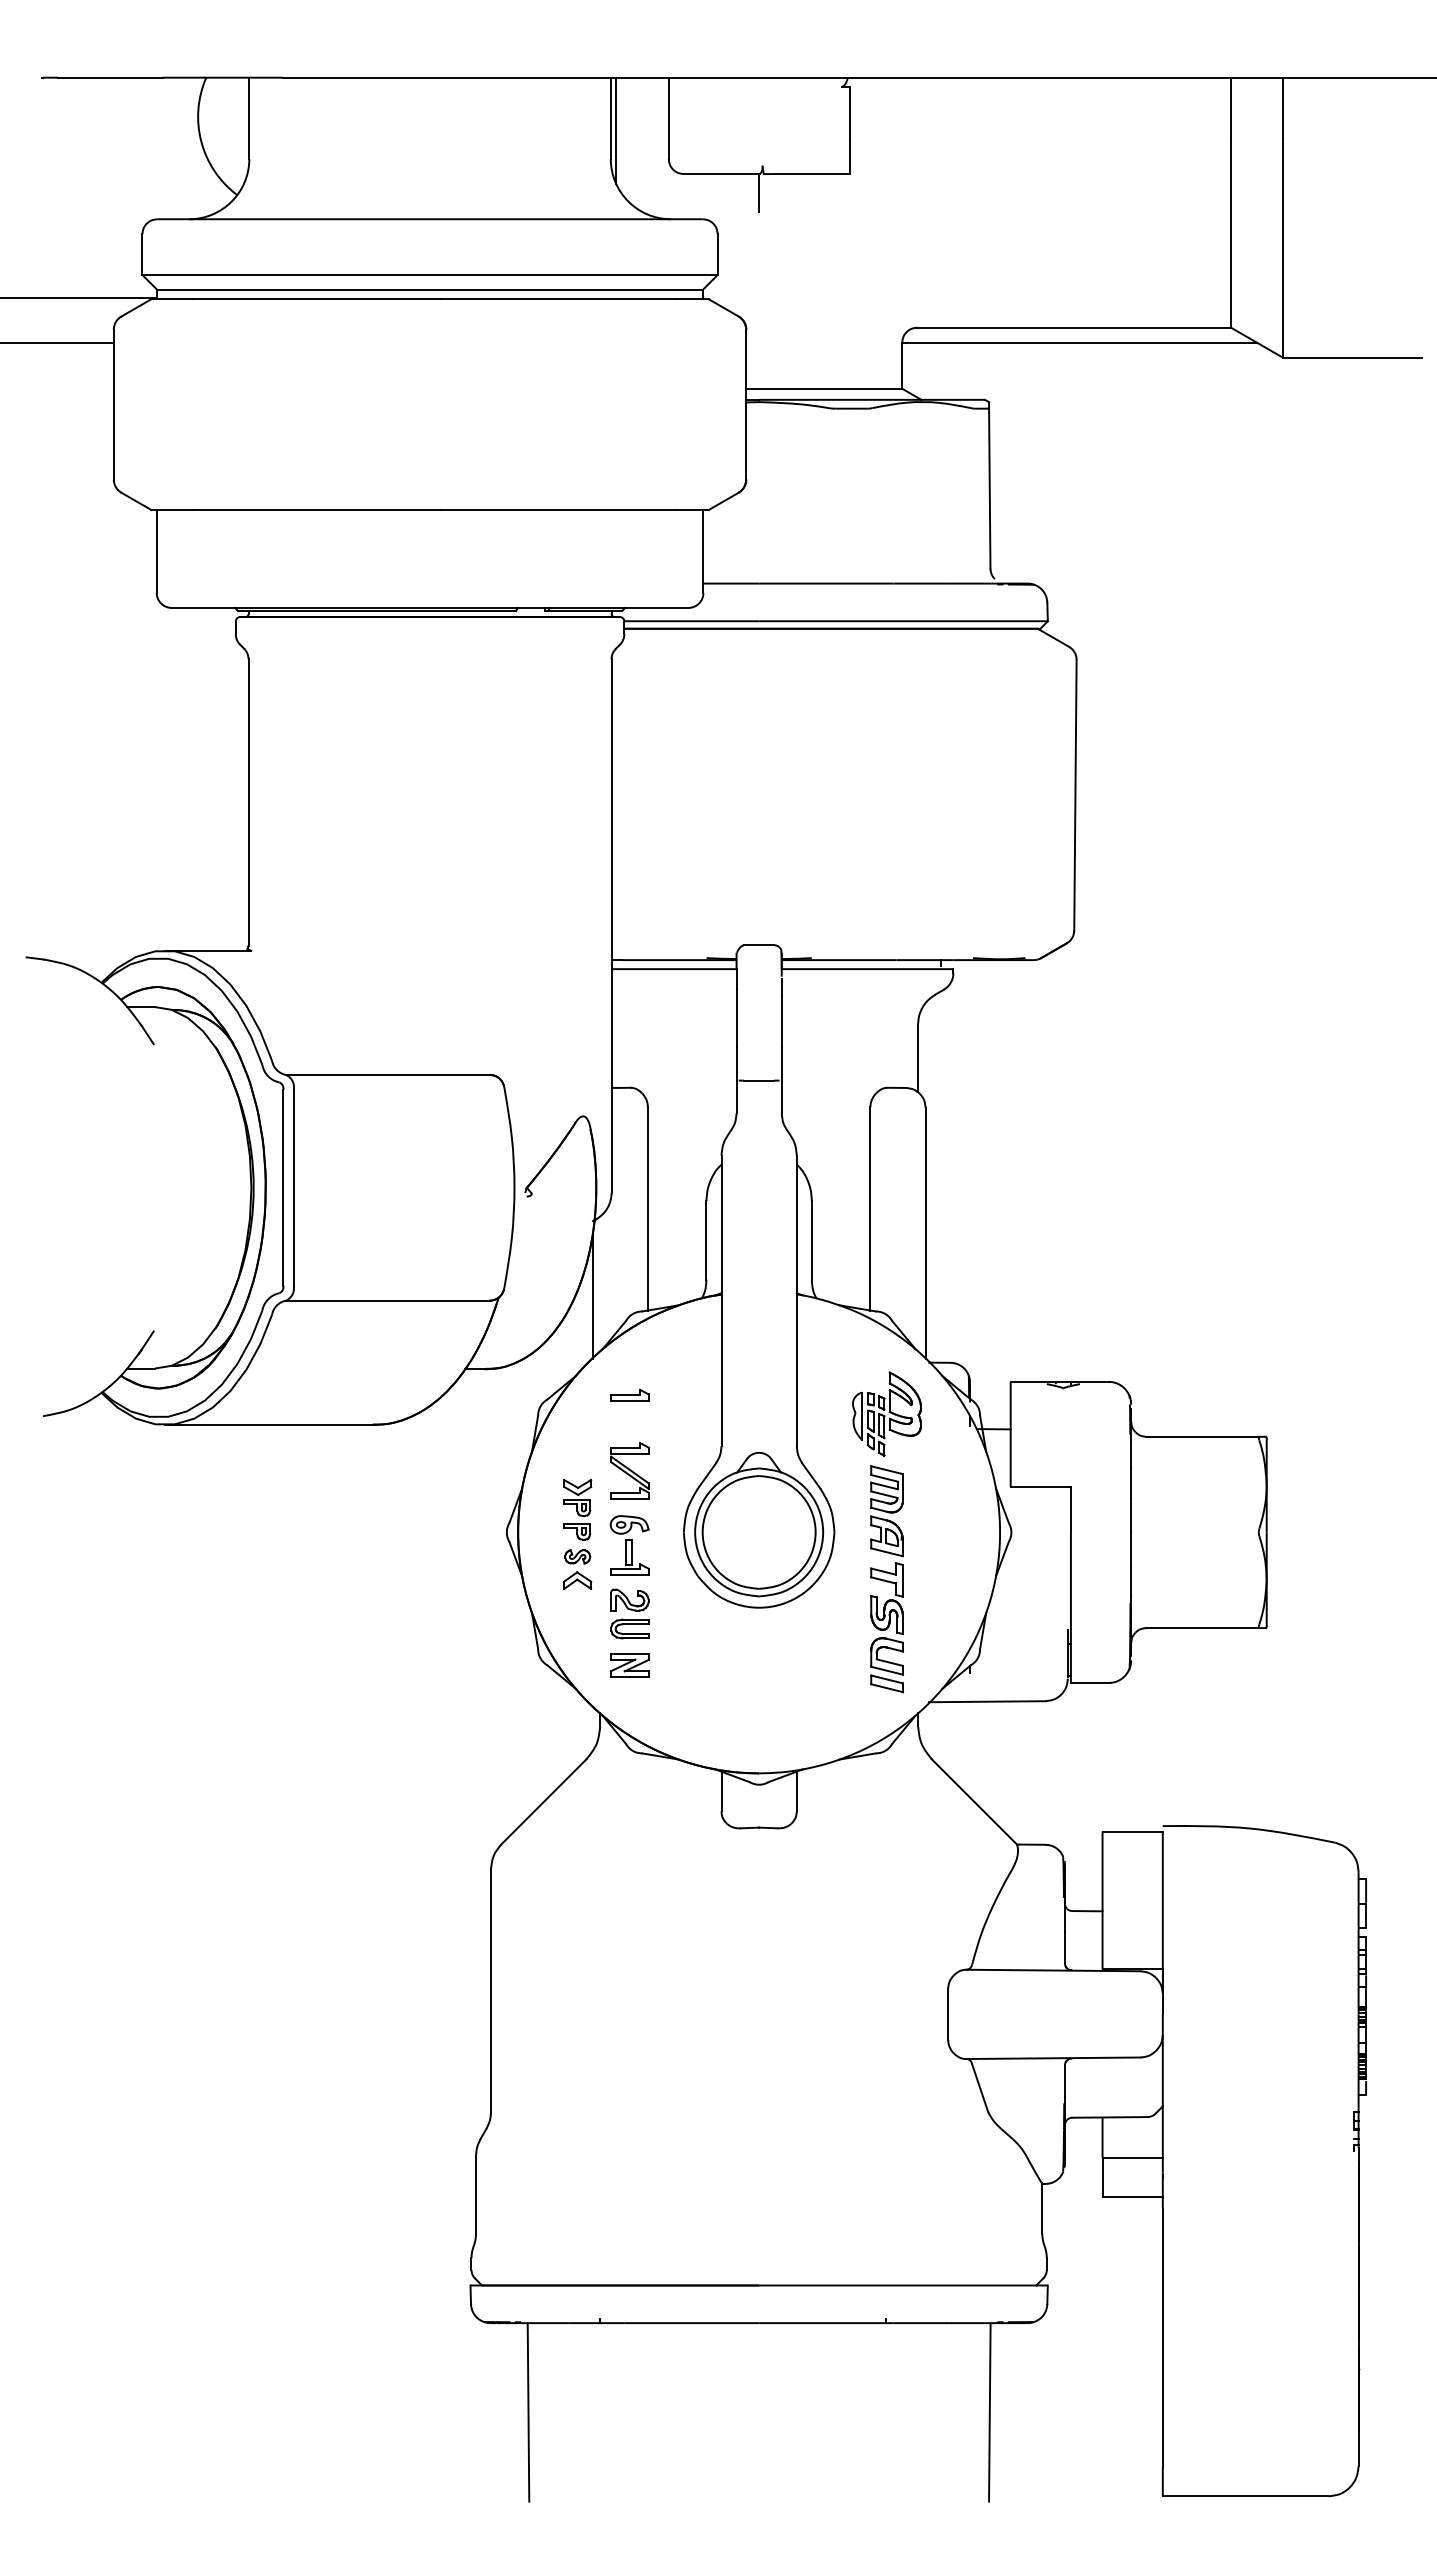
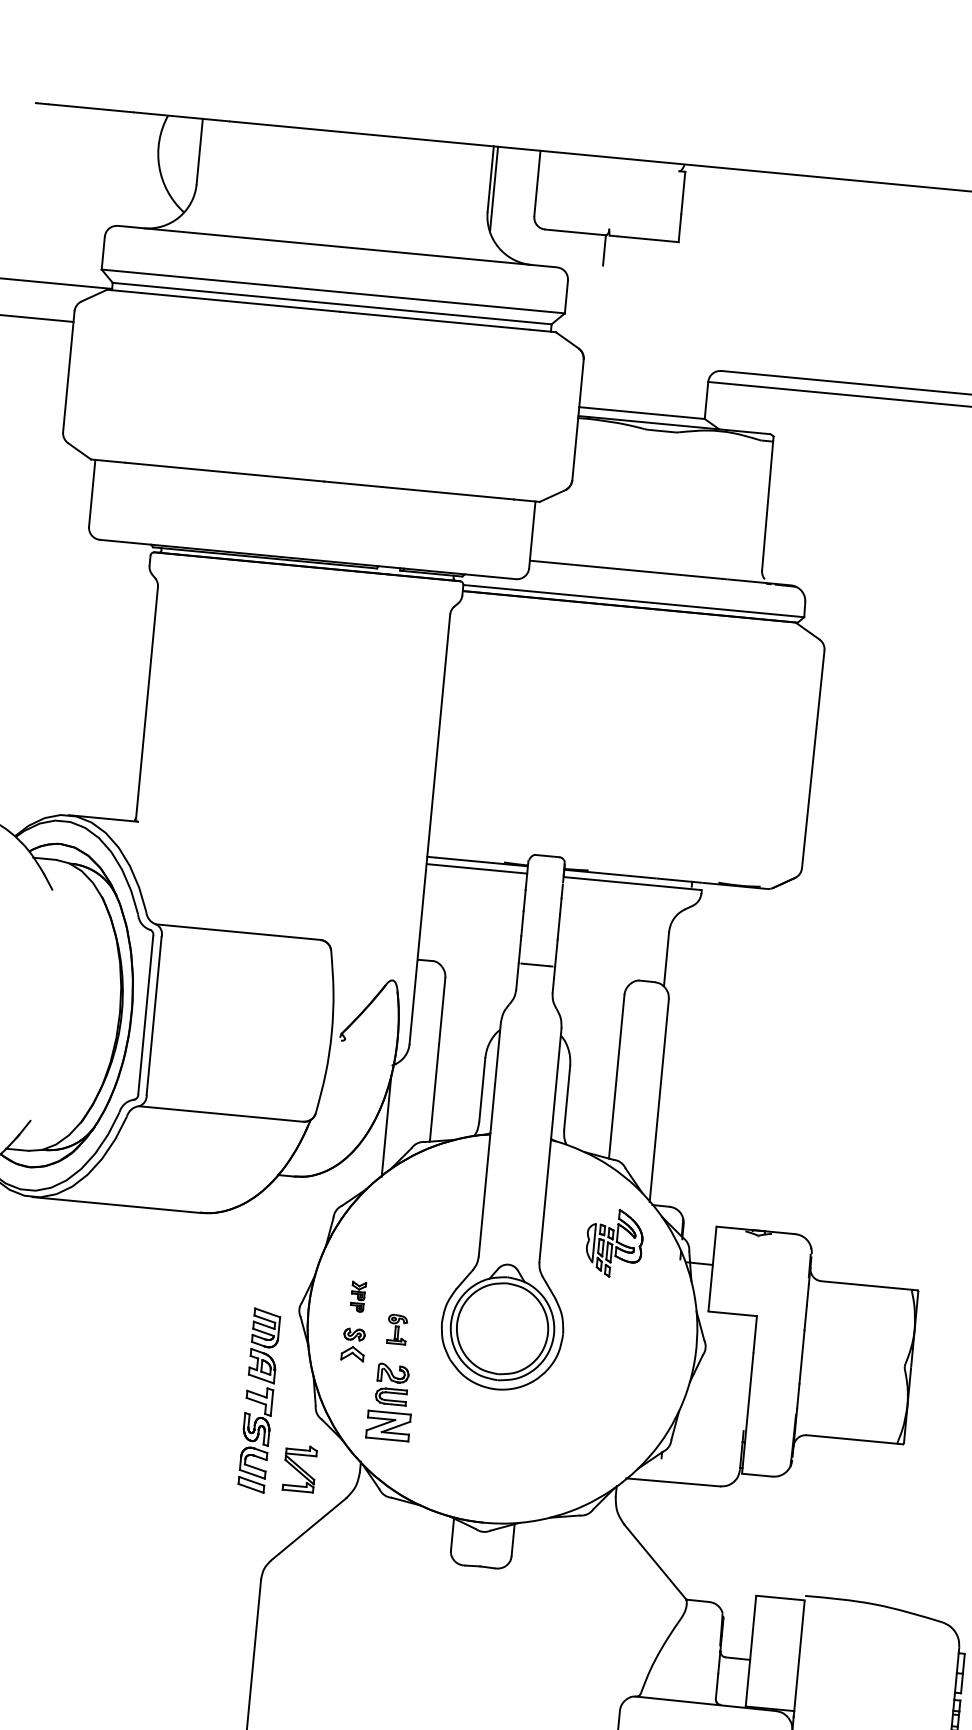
part: (629, 1395) -> (408, 1208), removed
part: (629, 1470) -> (299, 1468), moved
part: (577, 1509) -> (358, 1296), size x0.6
part: (629, 1545) -> (397, 1329), size x0.6
part: (886, 1579) -> (258, 1400), moved
part: (629, 1665) -> (388, 1426), size x1.4

